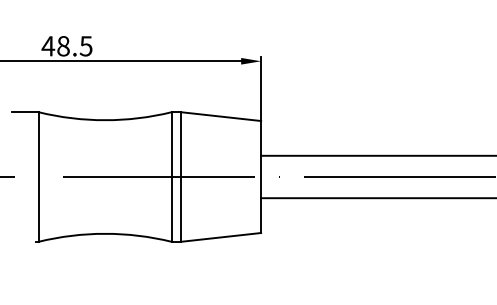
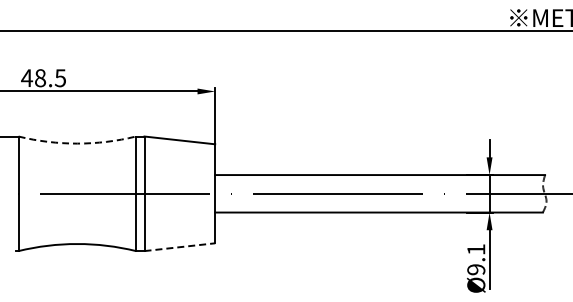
arc: (105, 120) -> (77, 143), solid -> dashed
line: (220, 237) -> (179, 247), solid -> dashed

